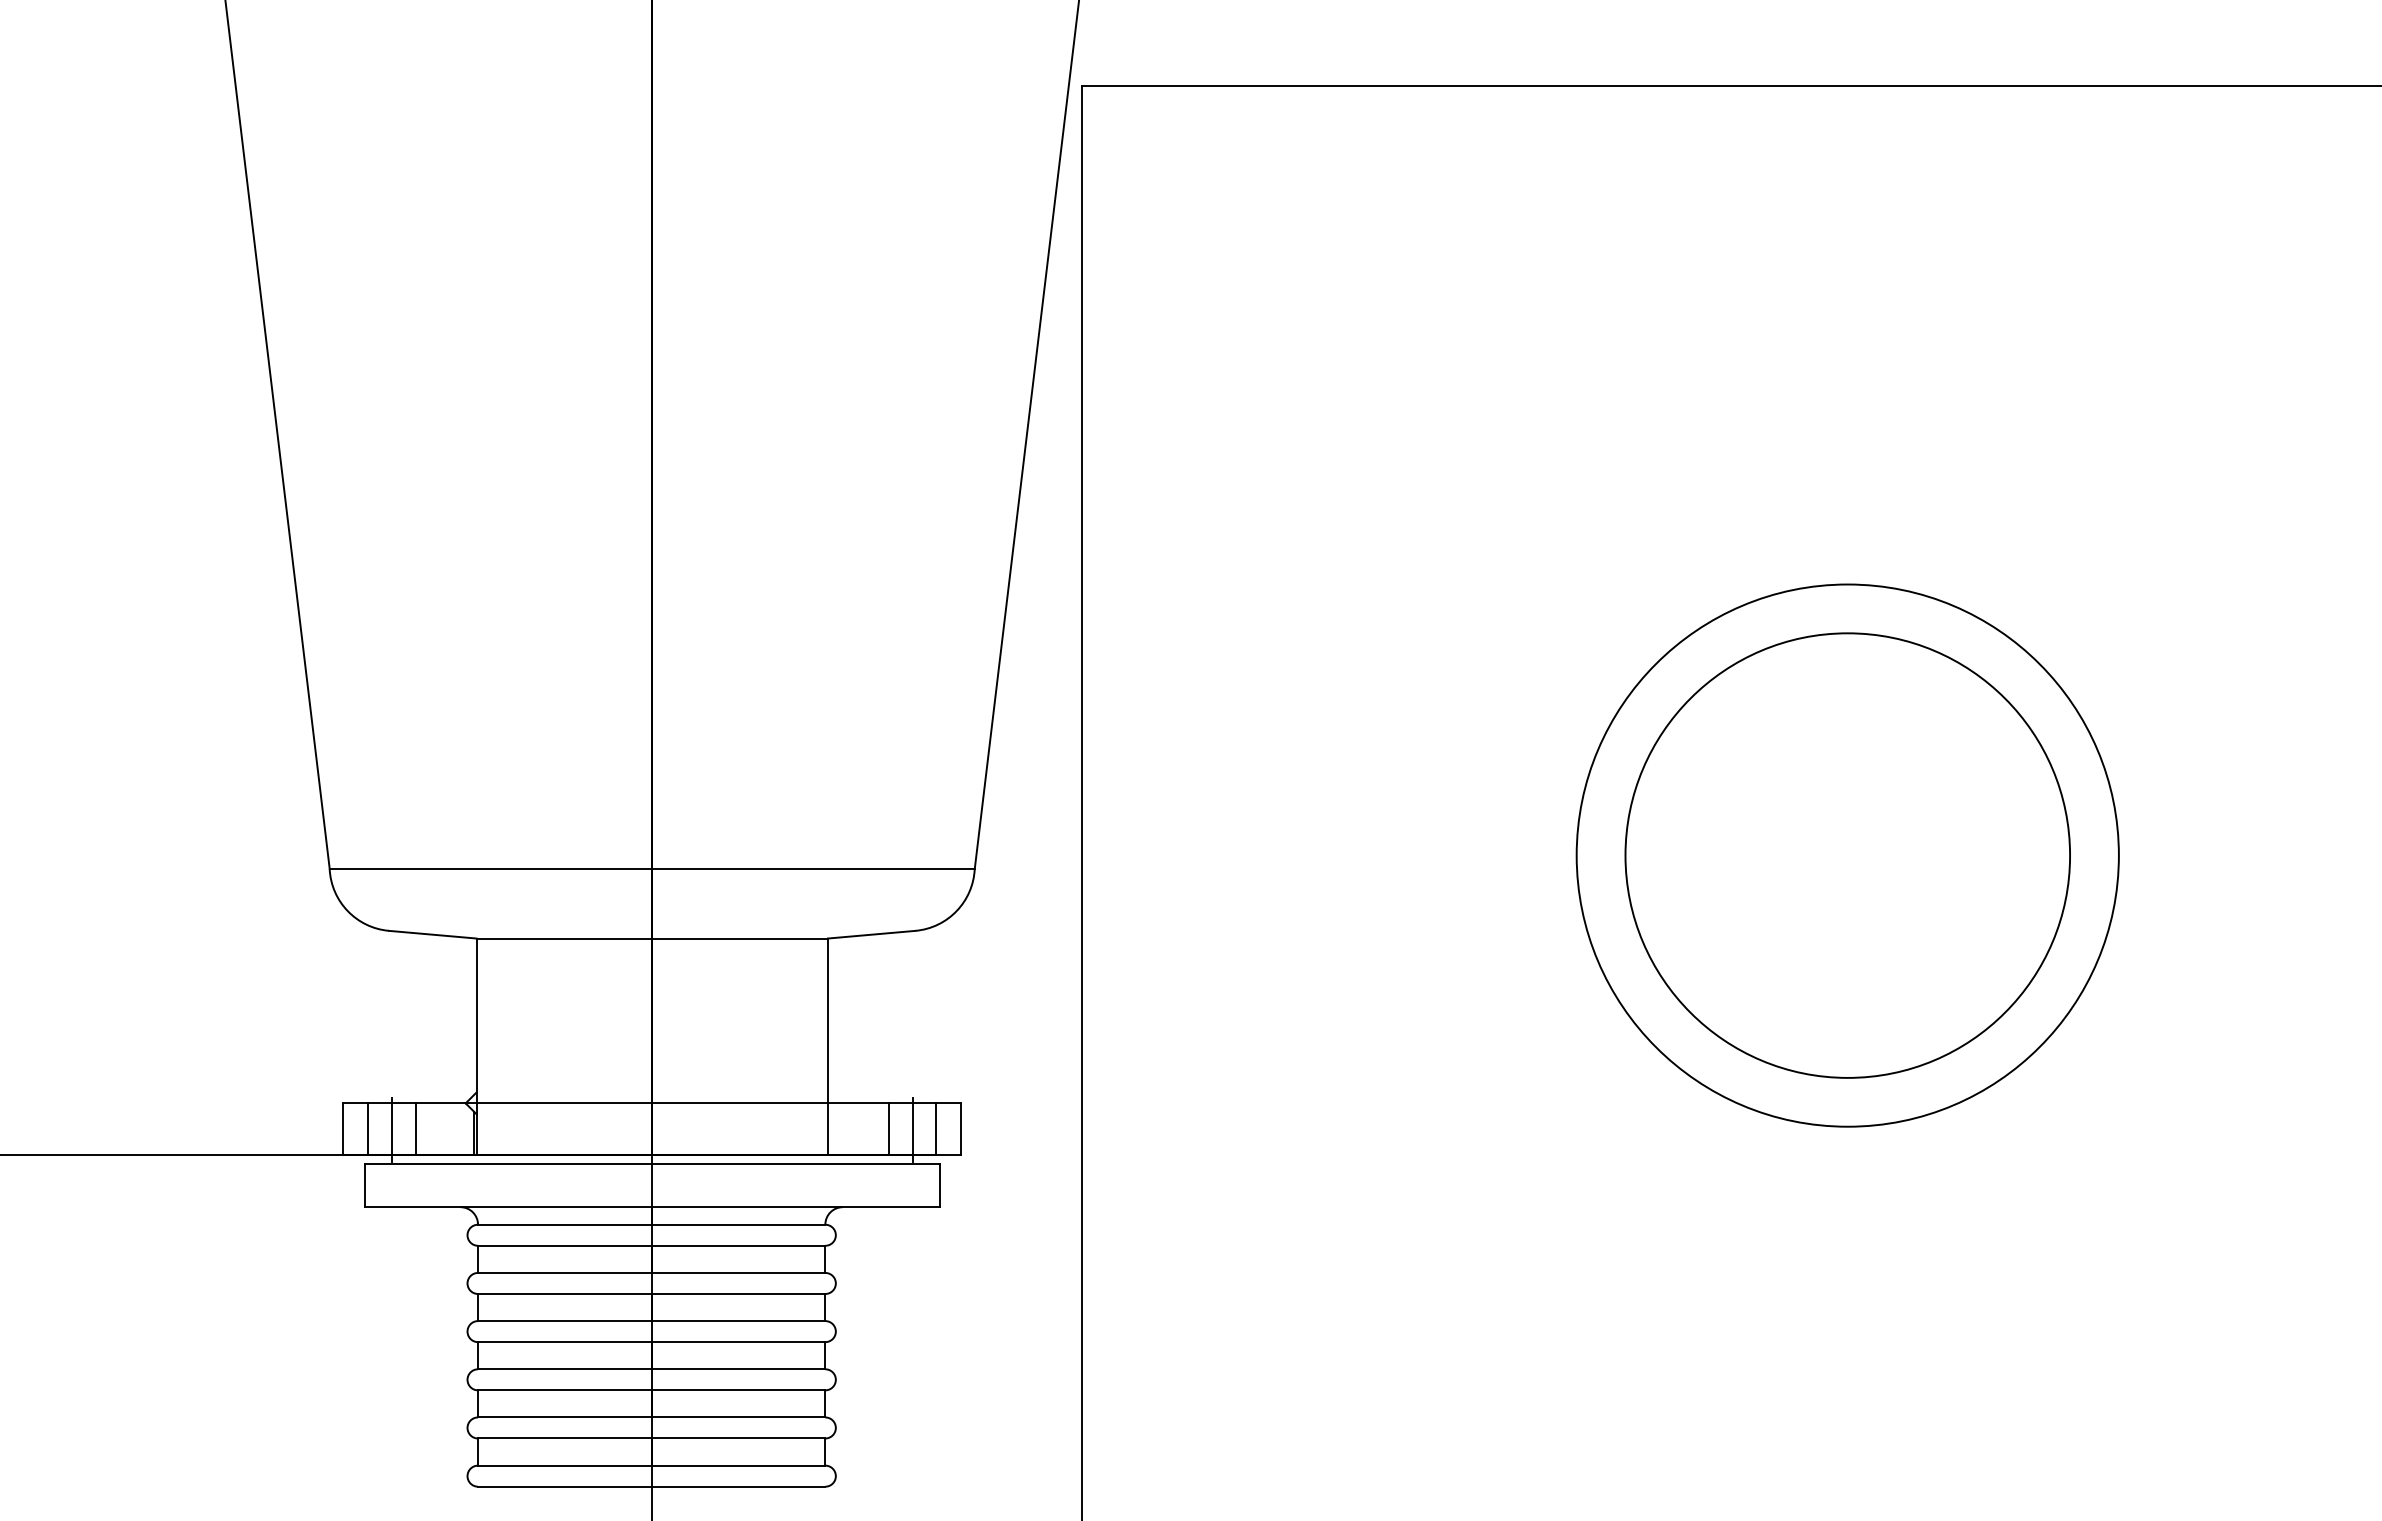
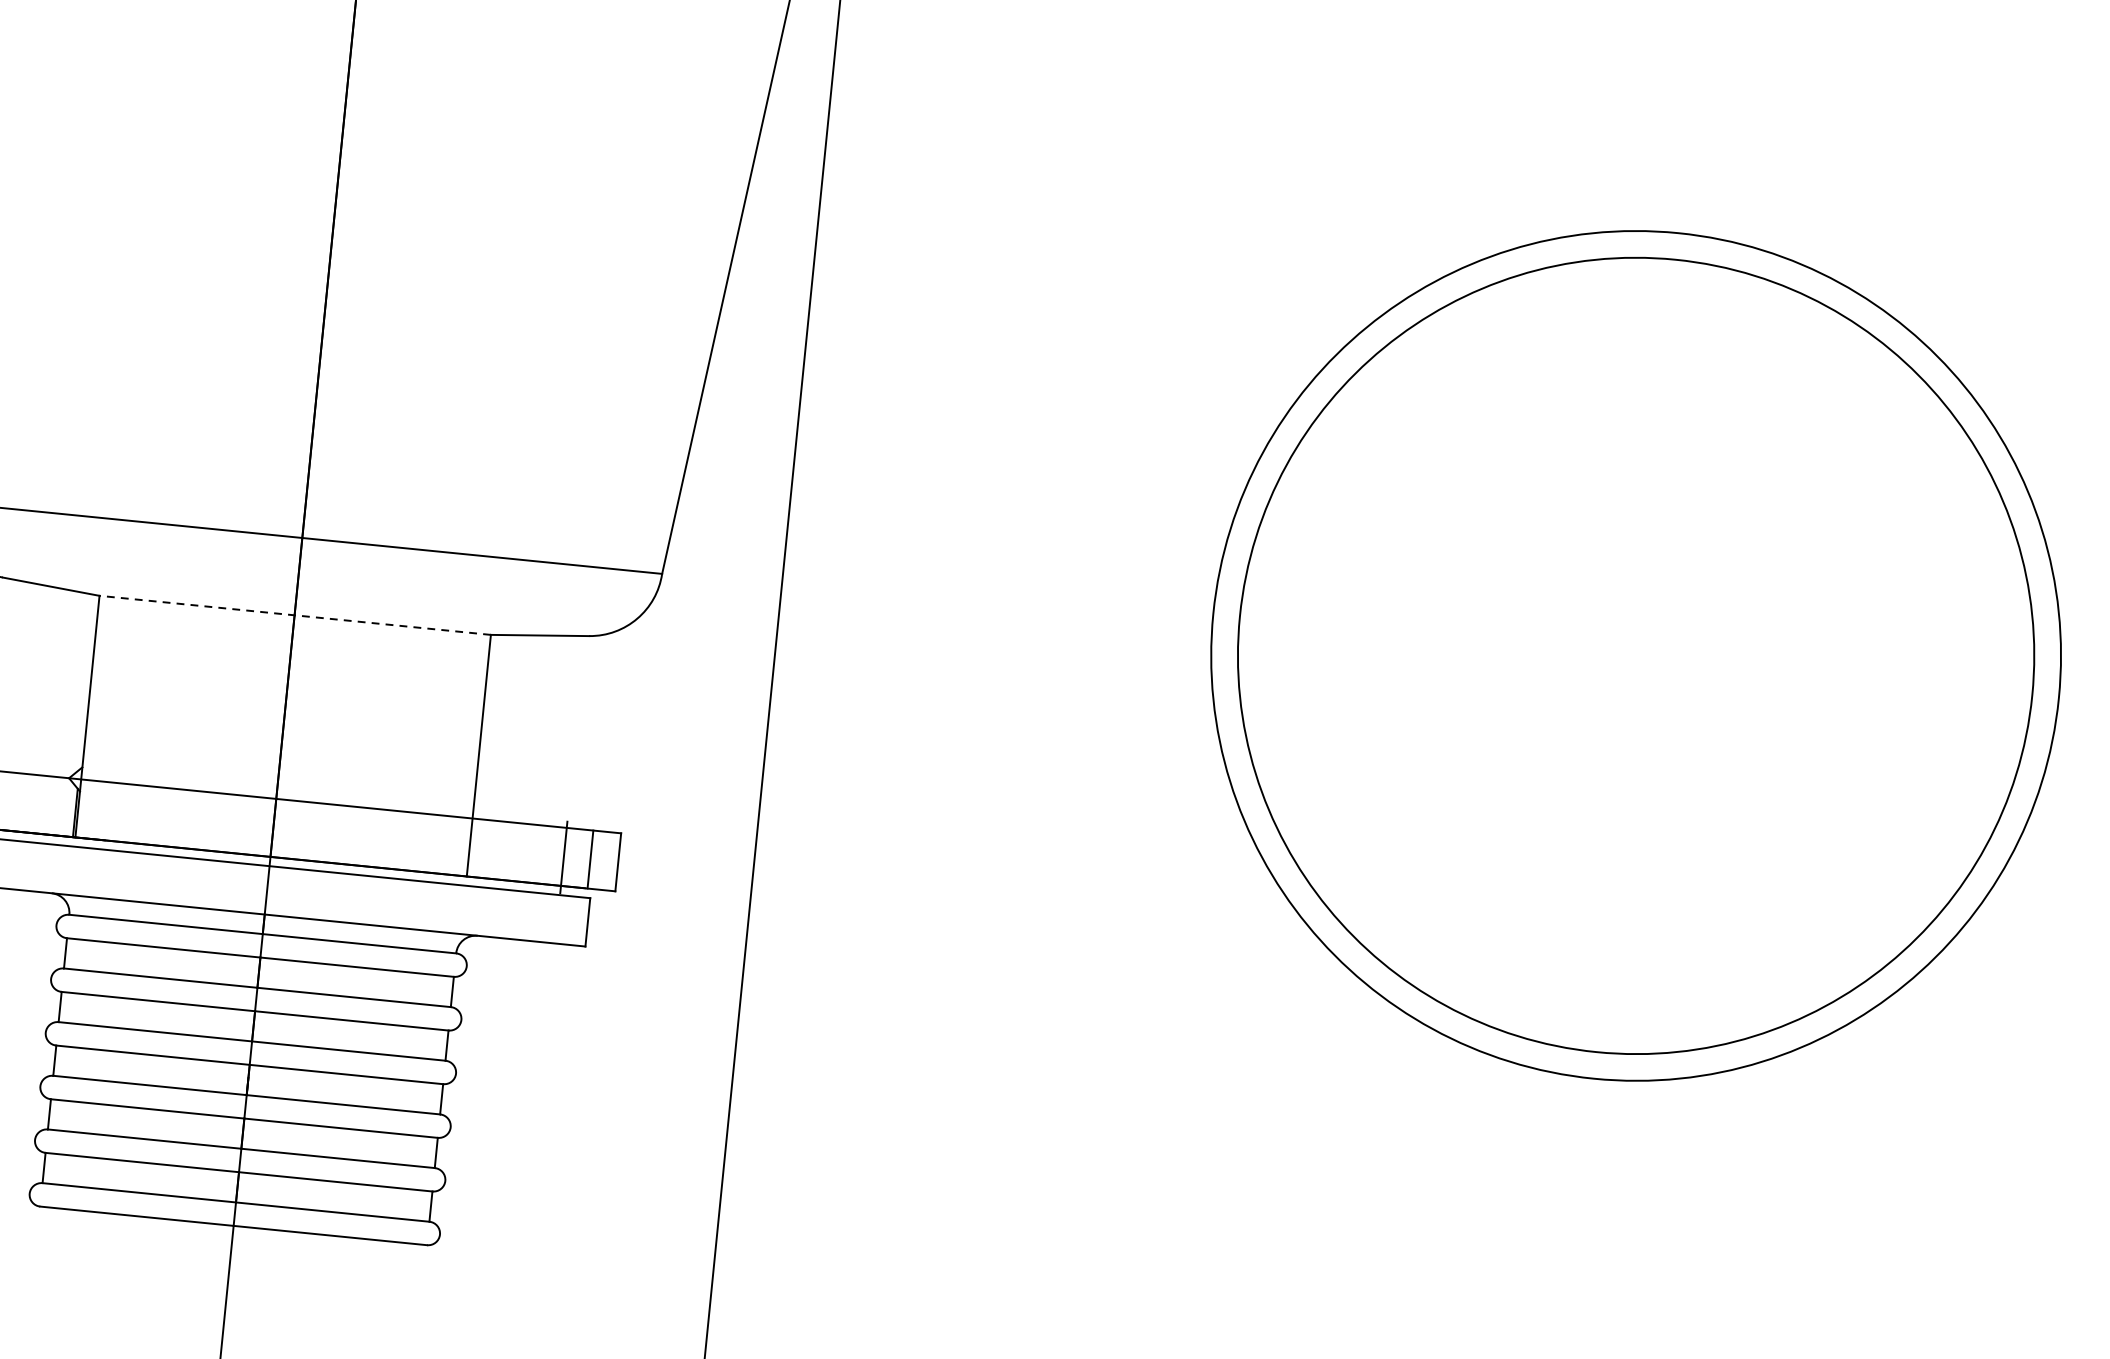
circle: (1847, 855) -> (1635, 655), size x1.4
circle: (1847, 855) -> (1635, 655), size x1.6
line: (652, 938) -> (295, 615), solid -> dashed
line: (415, 1129) -> (10, 801), removed
line: (888, 1129) -> (537, 854), removed

